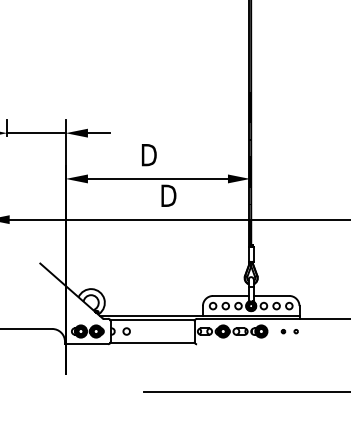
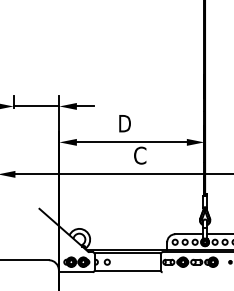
text: (168, 195) -> (140, 155), D -> C

